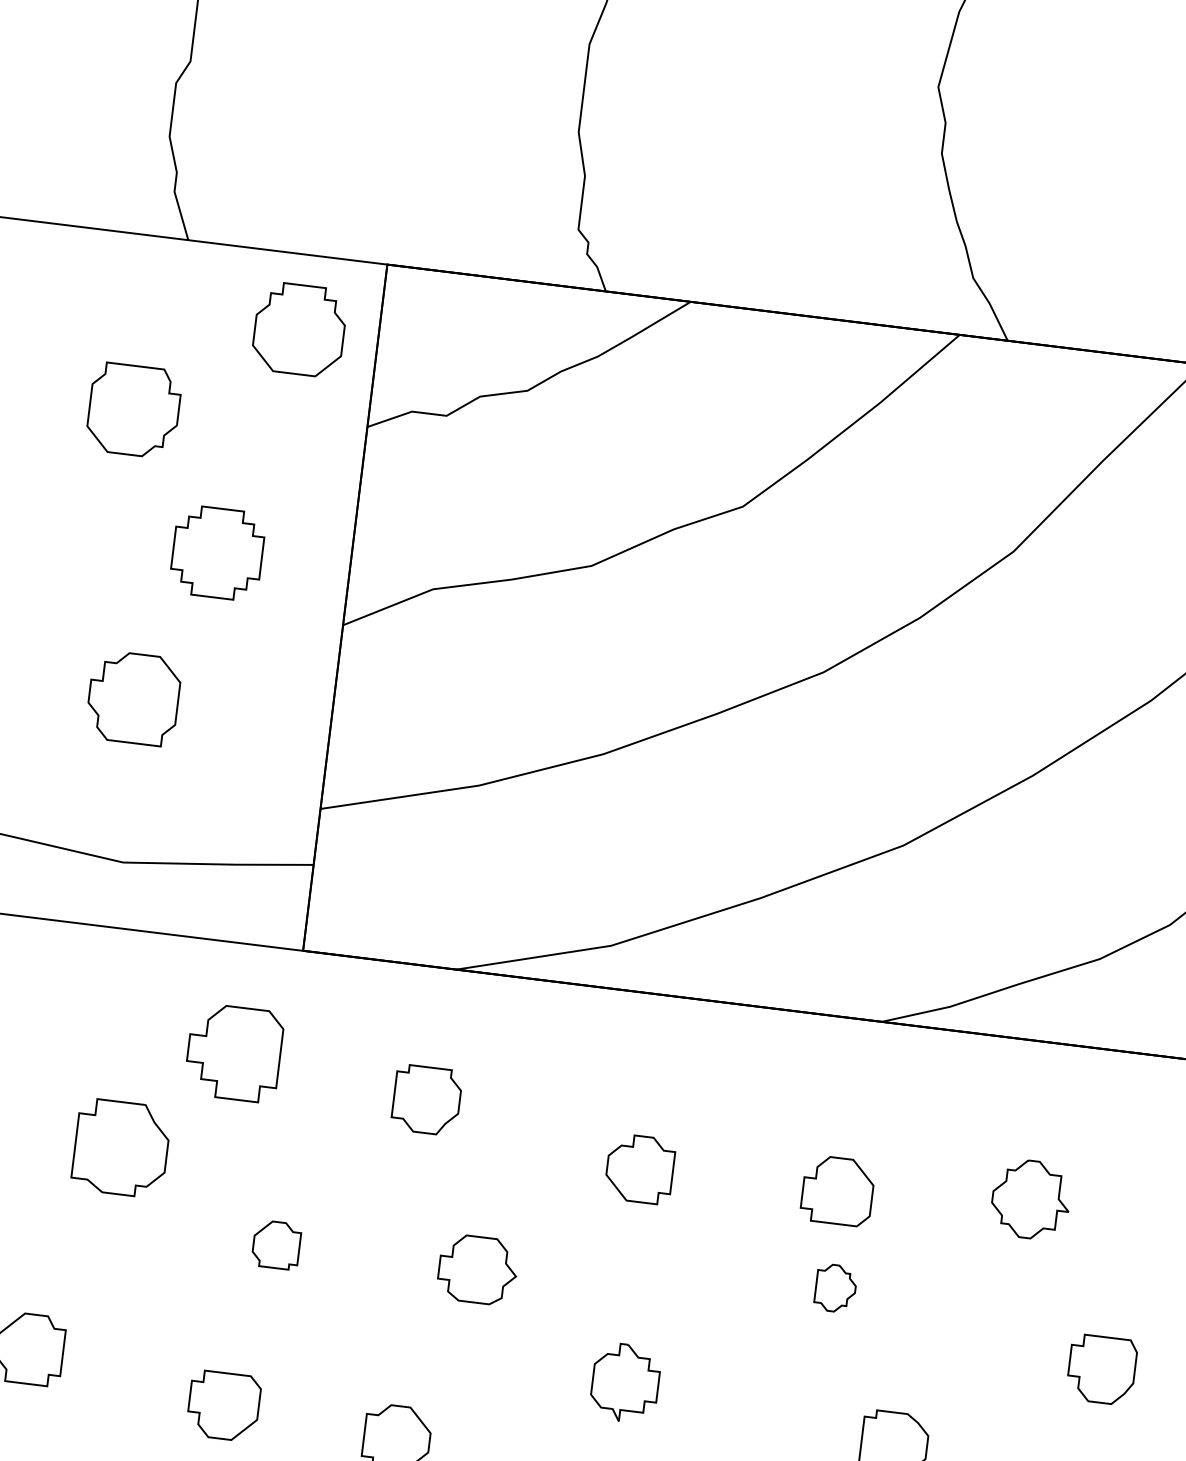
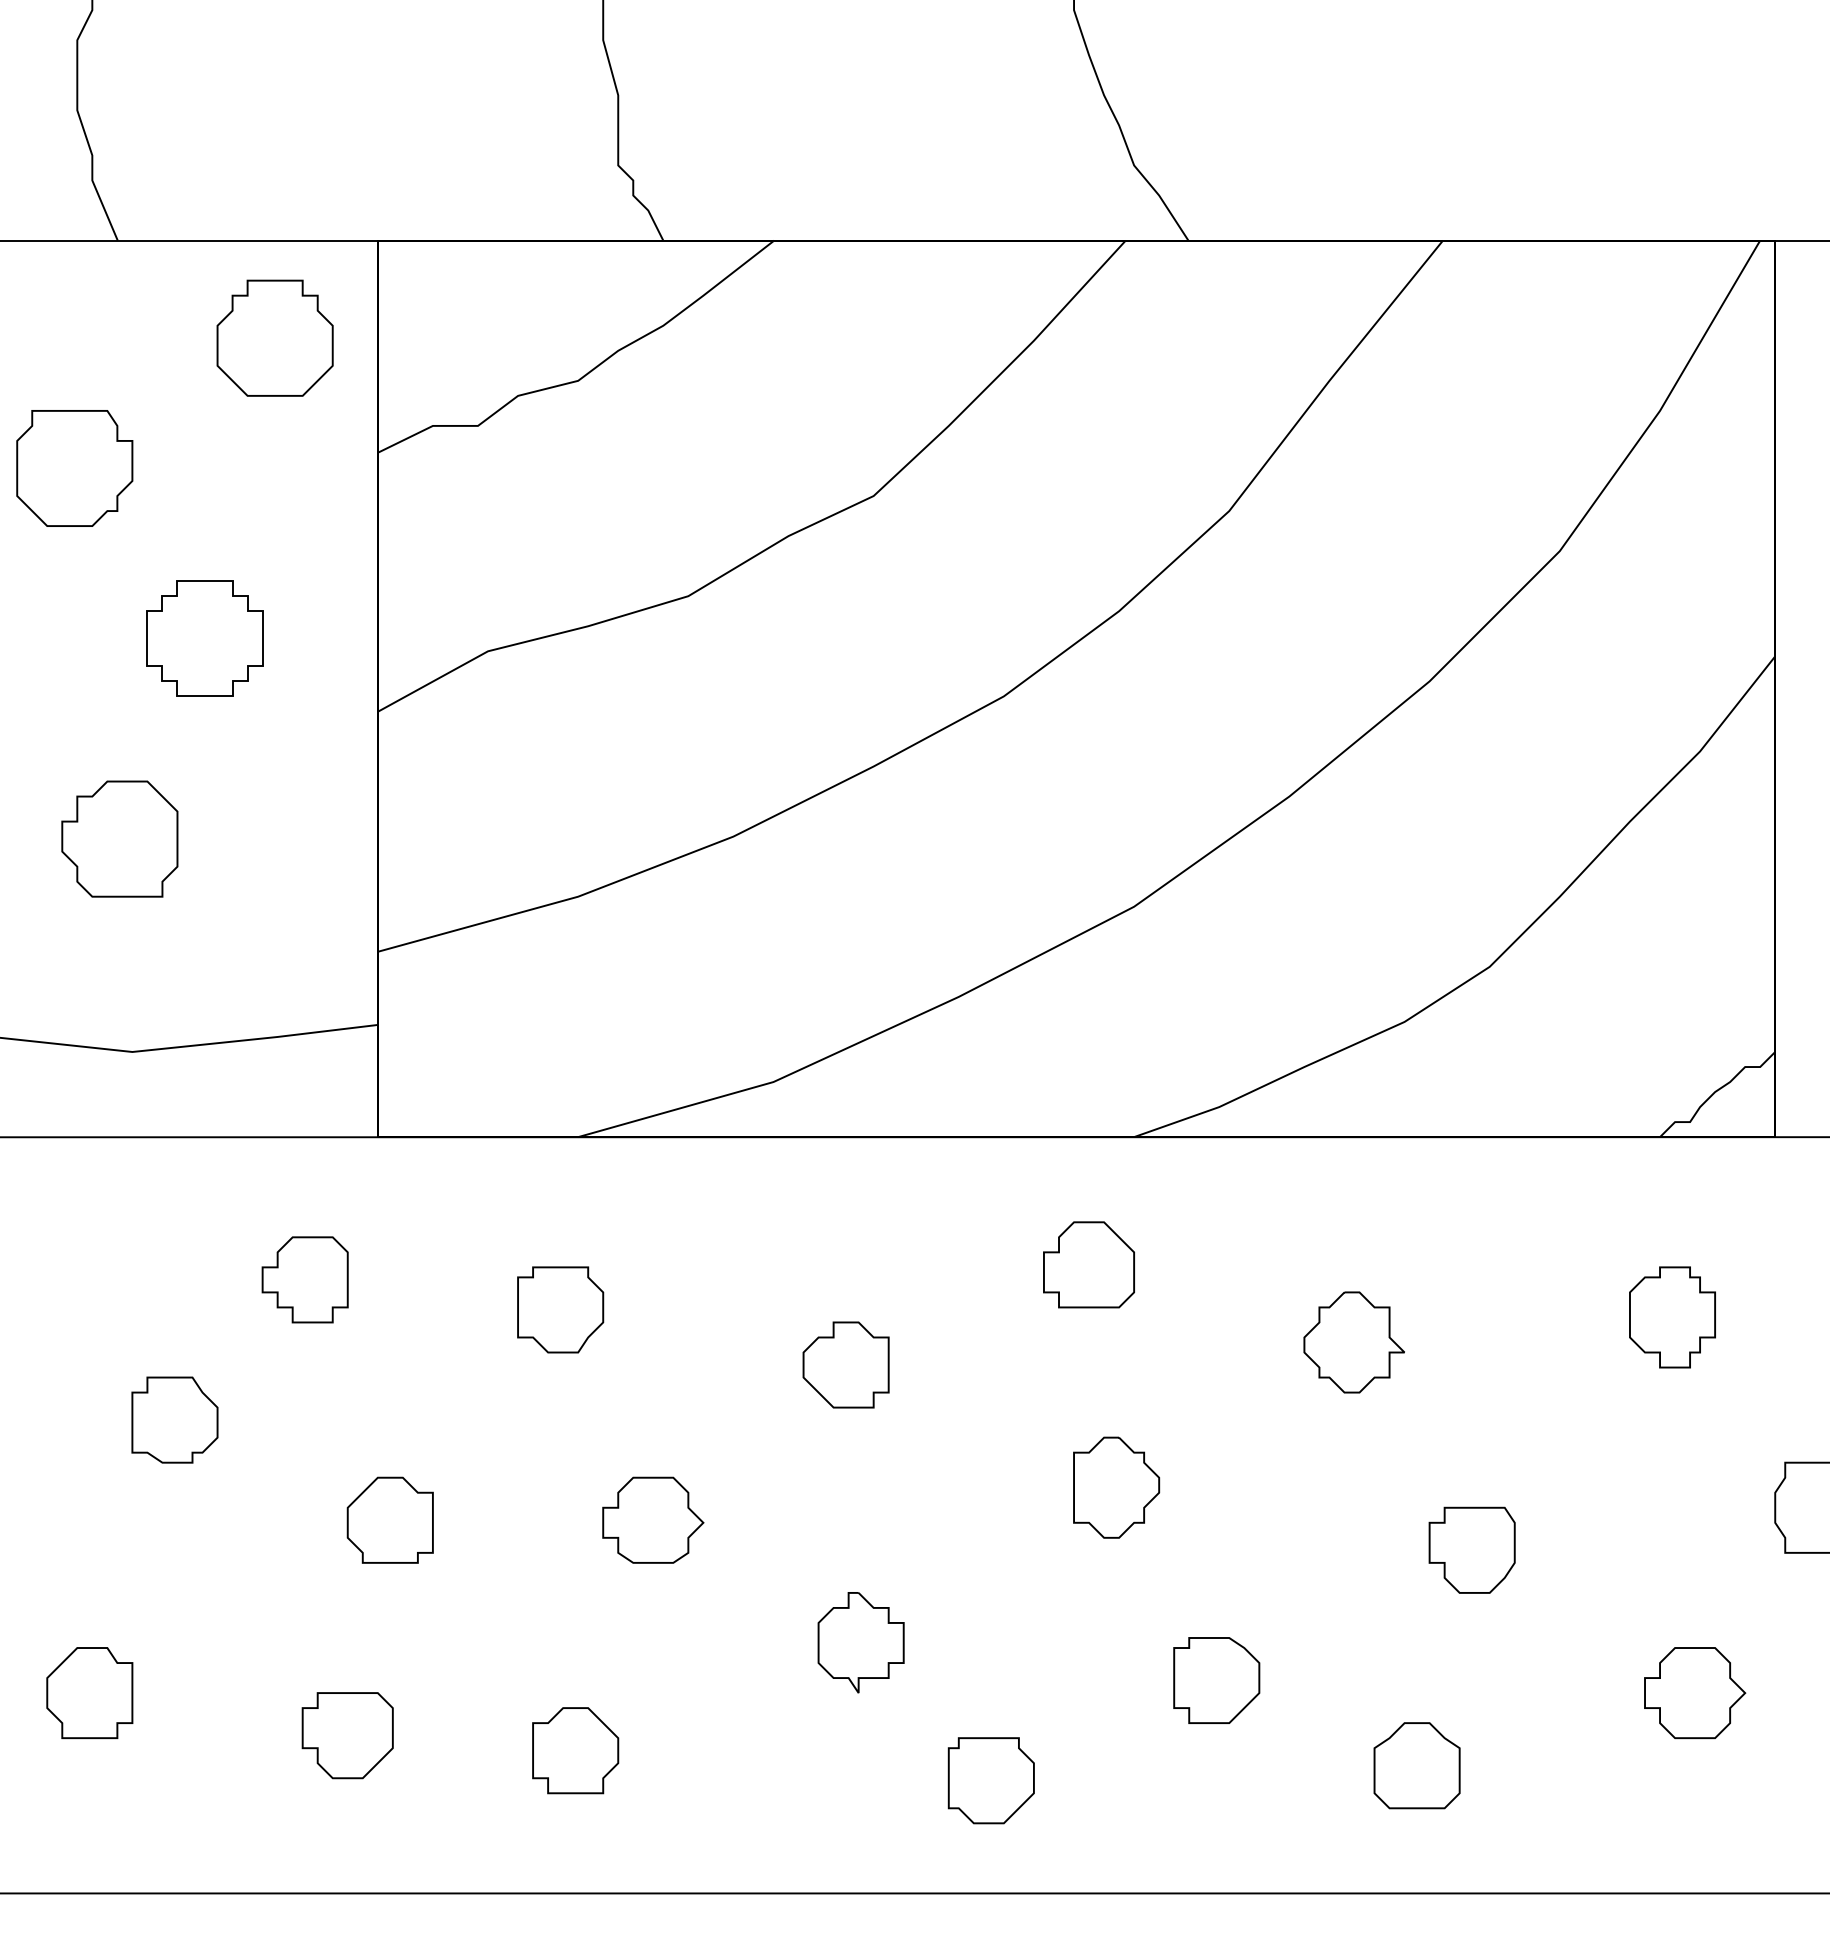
part: (233, 1052) -> (304, 1279), size x0.71
part: (120, 1147) -> (174, 1419), size x0.71
part: (837, 1190) -> (1088, 1264), moved
part: (276, 1244) -> (389, 1519), size x1.43
part: (835, 1288) -> (1116, 1487), size x1.67

